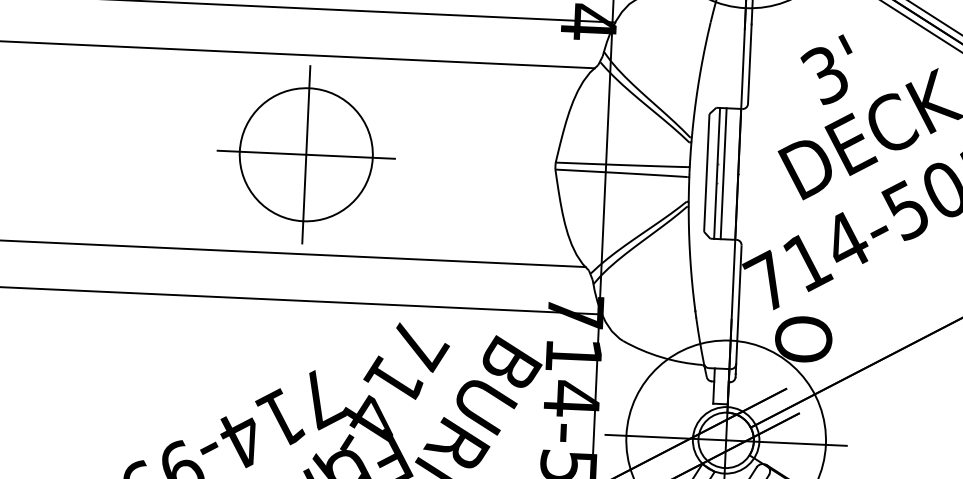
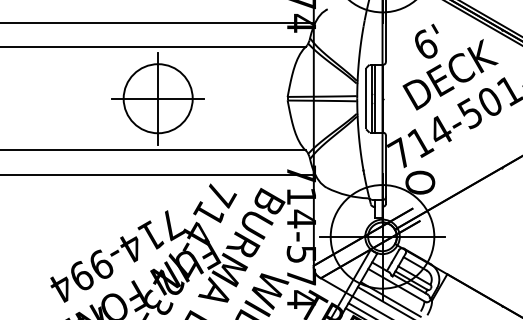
text: (823, 73) -> (424, 44), 3' -> 6'

